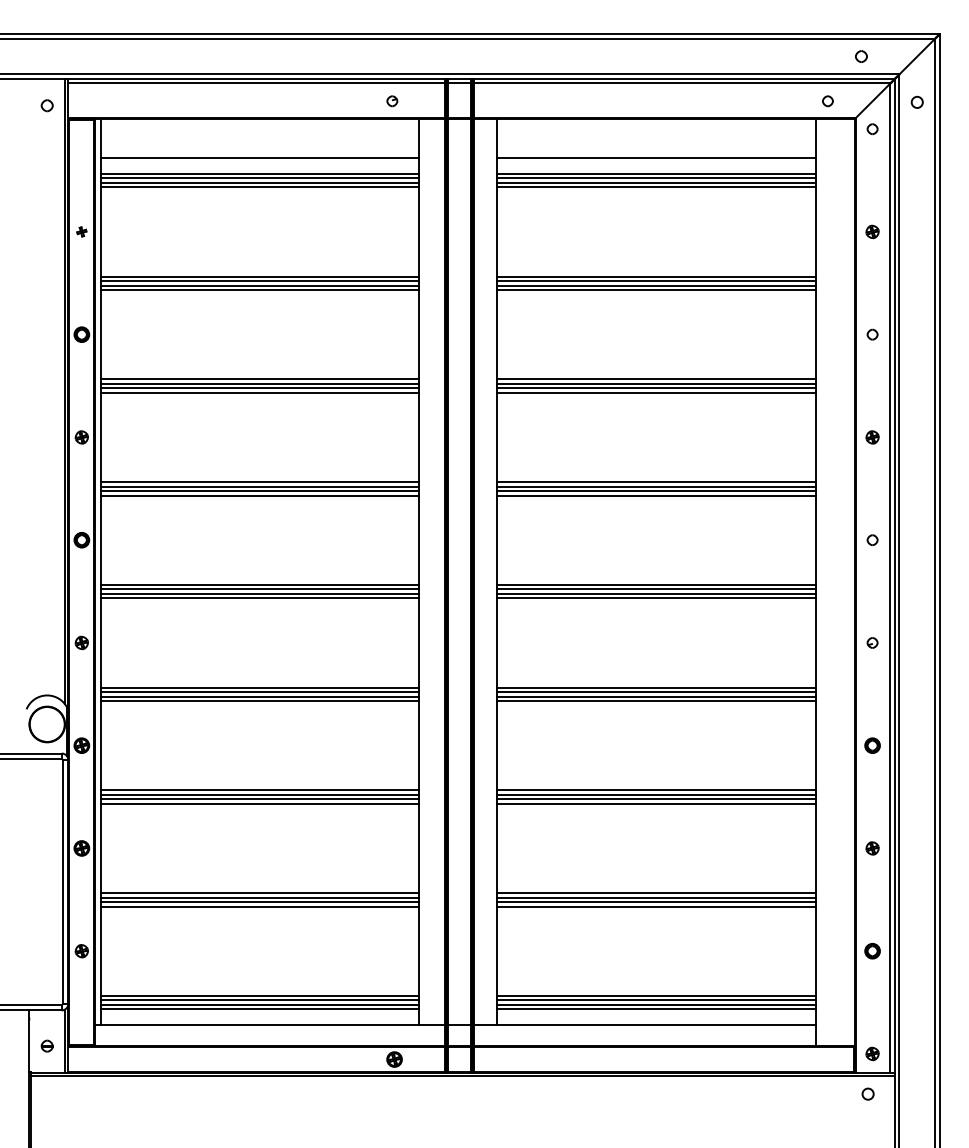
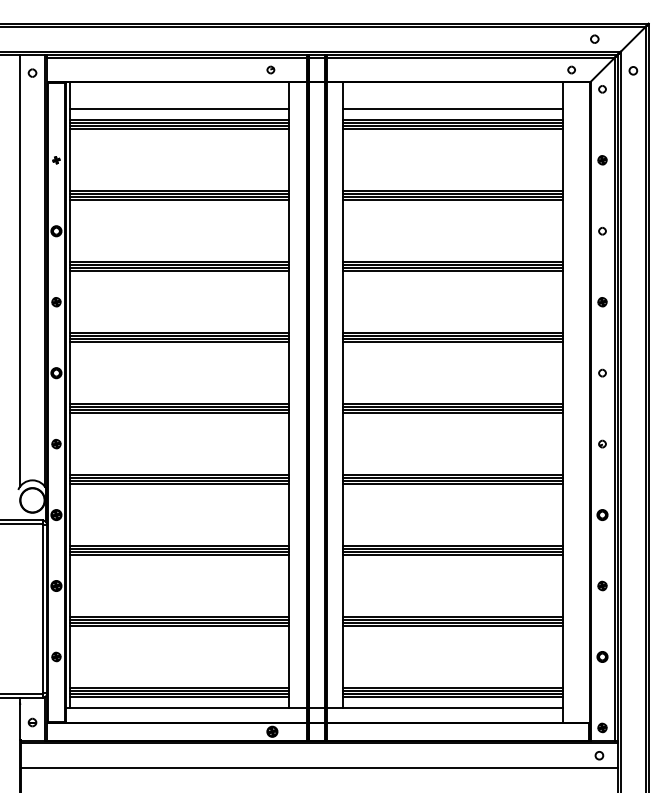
line: (29, 391) -> (20, 270), added
line: (461, 1112) -> (318, 768), added

